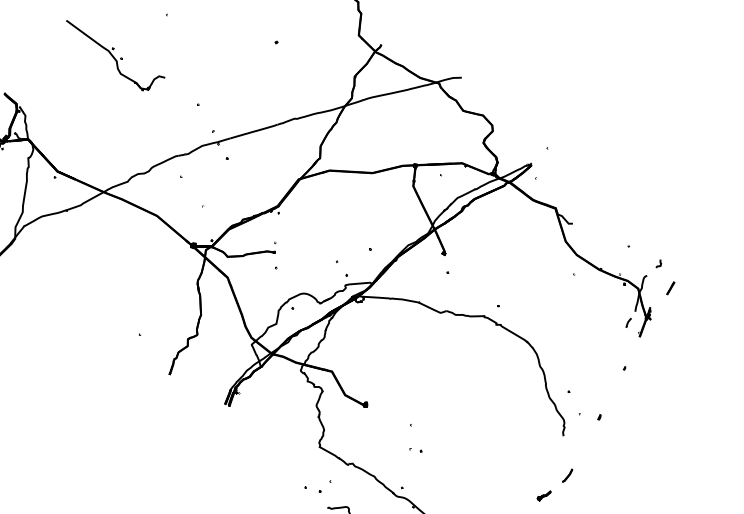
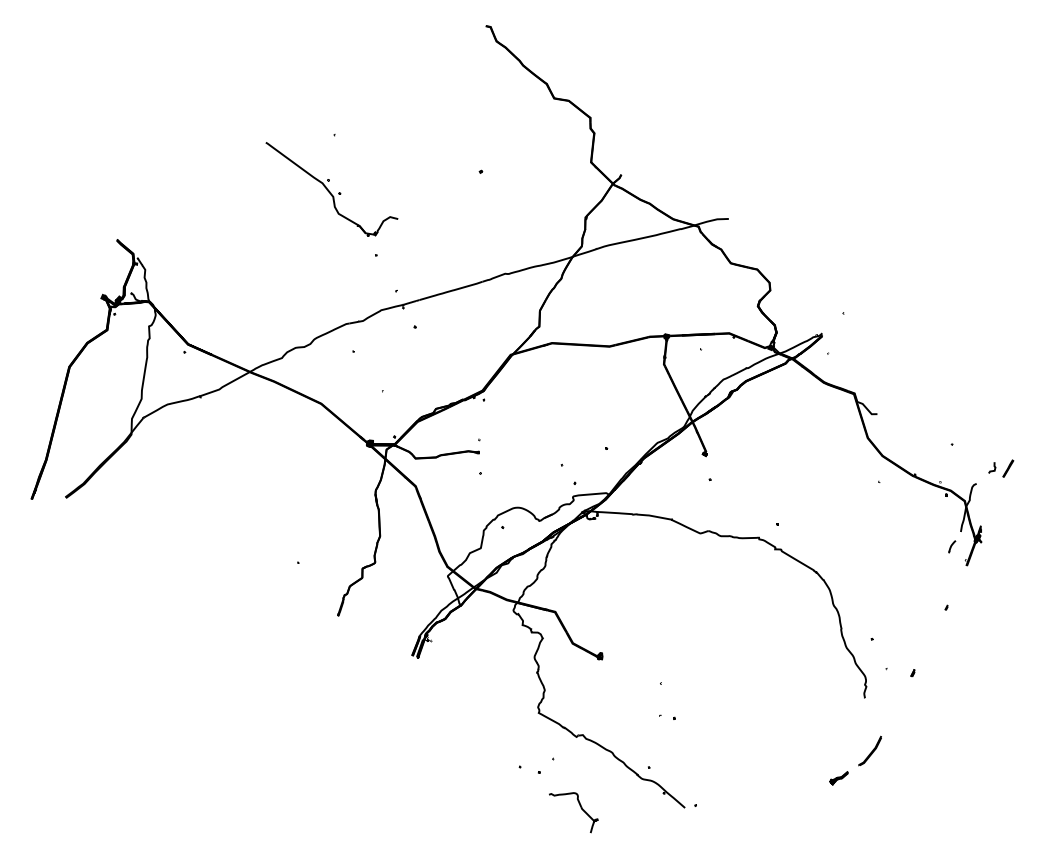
part: (115, 55) -> (331, 189), moved
line: (670, 288) -> (1008, 468), moved
part: (566, 475) -> (869, 750), size x1.67

